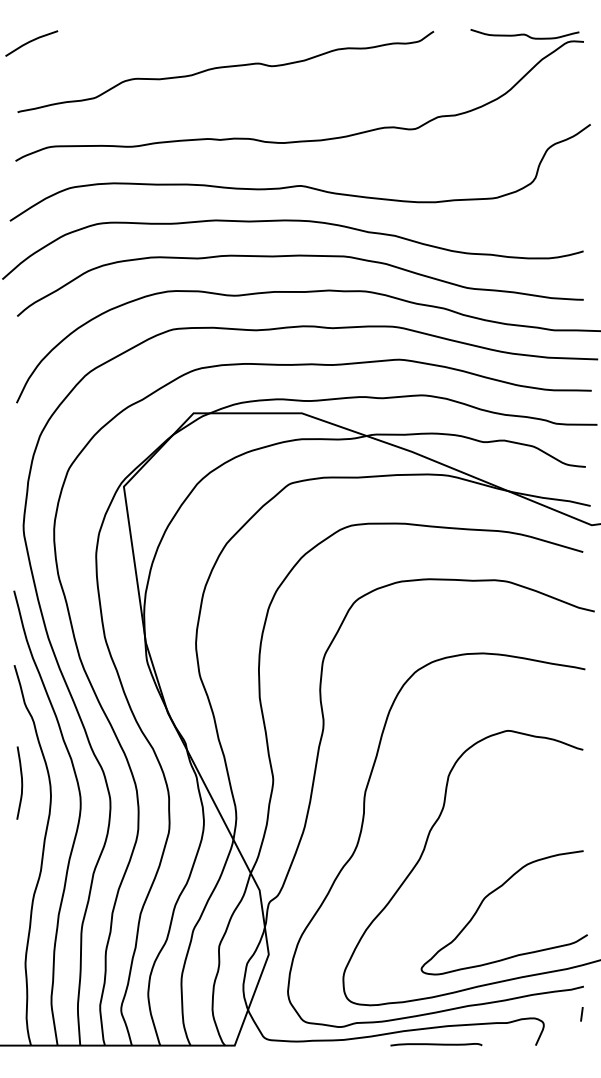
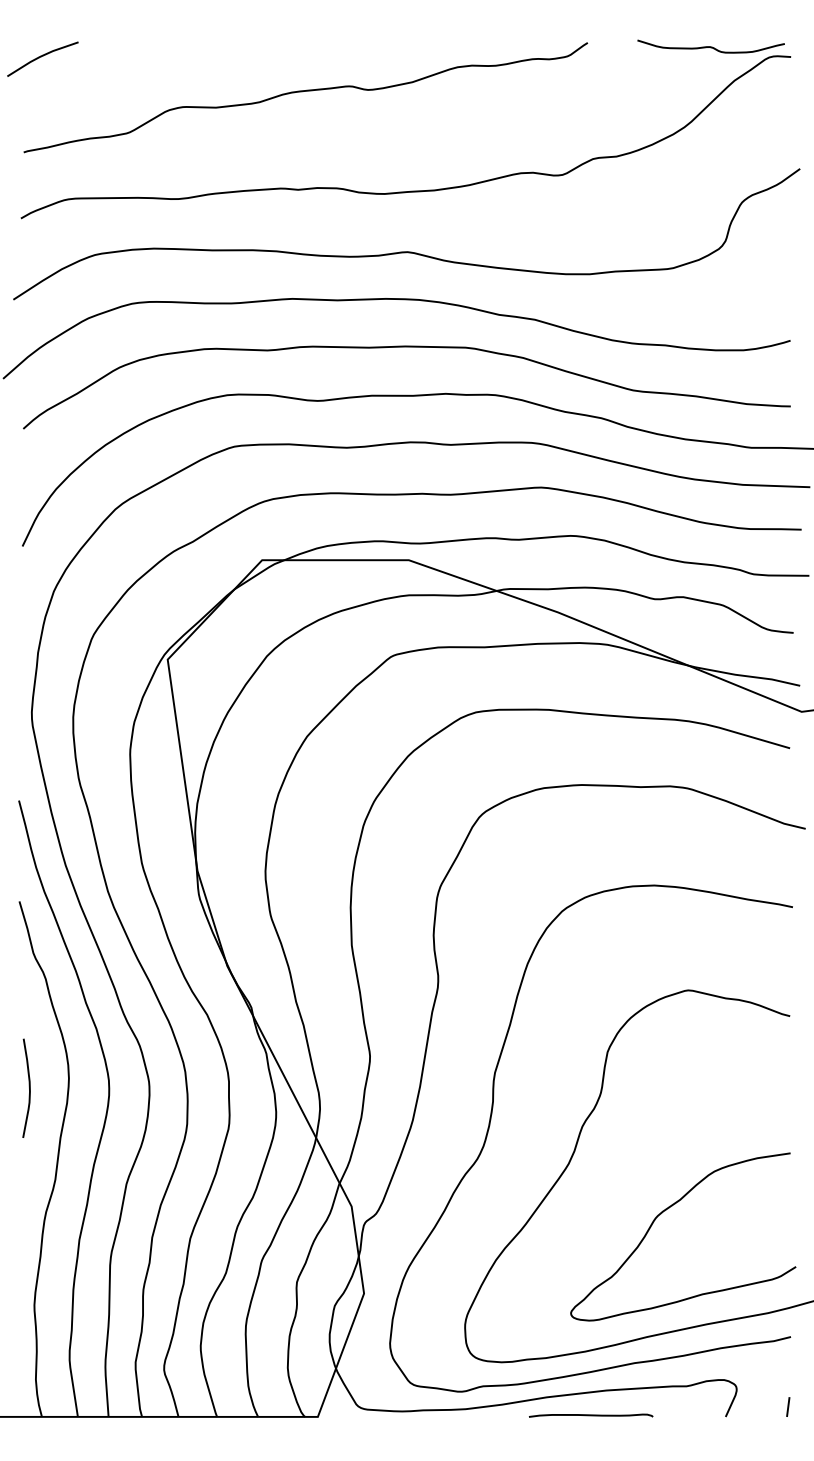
curve: (21, 782) -> (28, 1087), moved
line: (581, 1014) -> (787, 1407), moved

